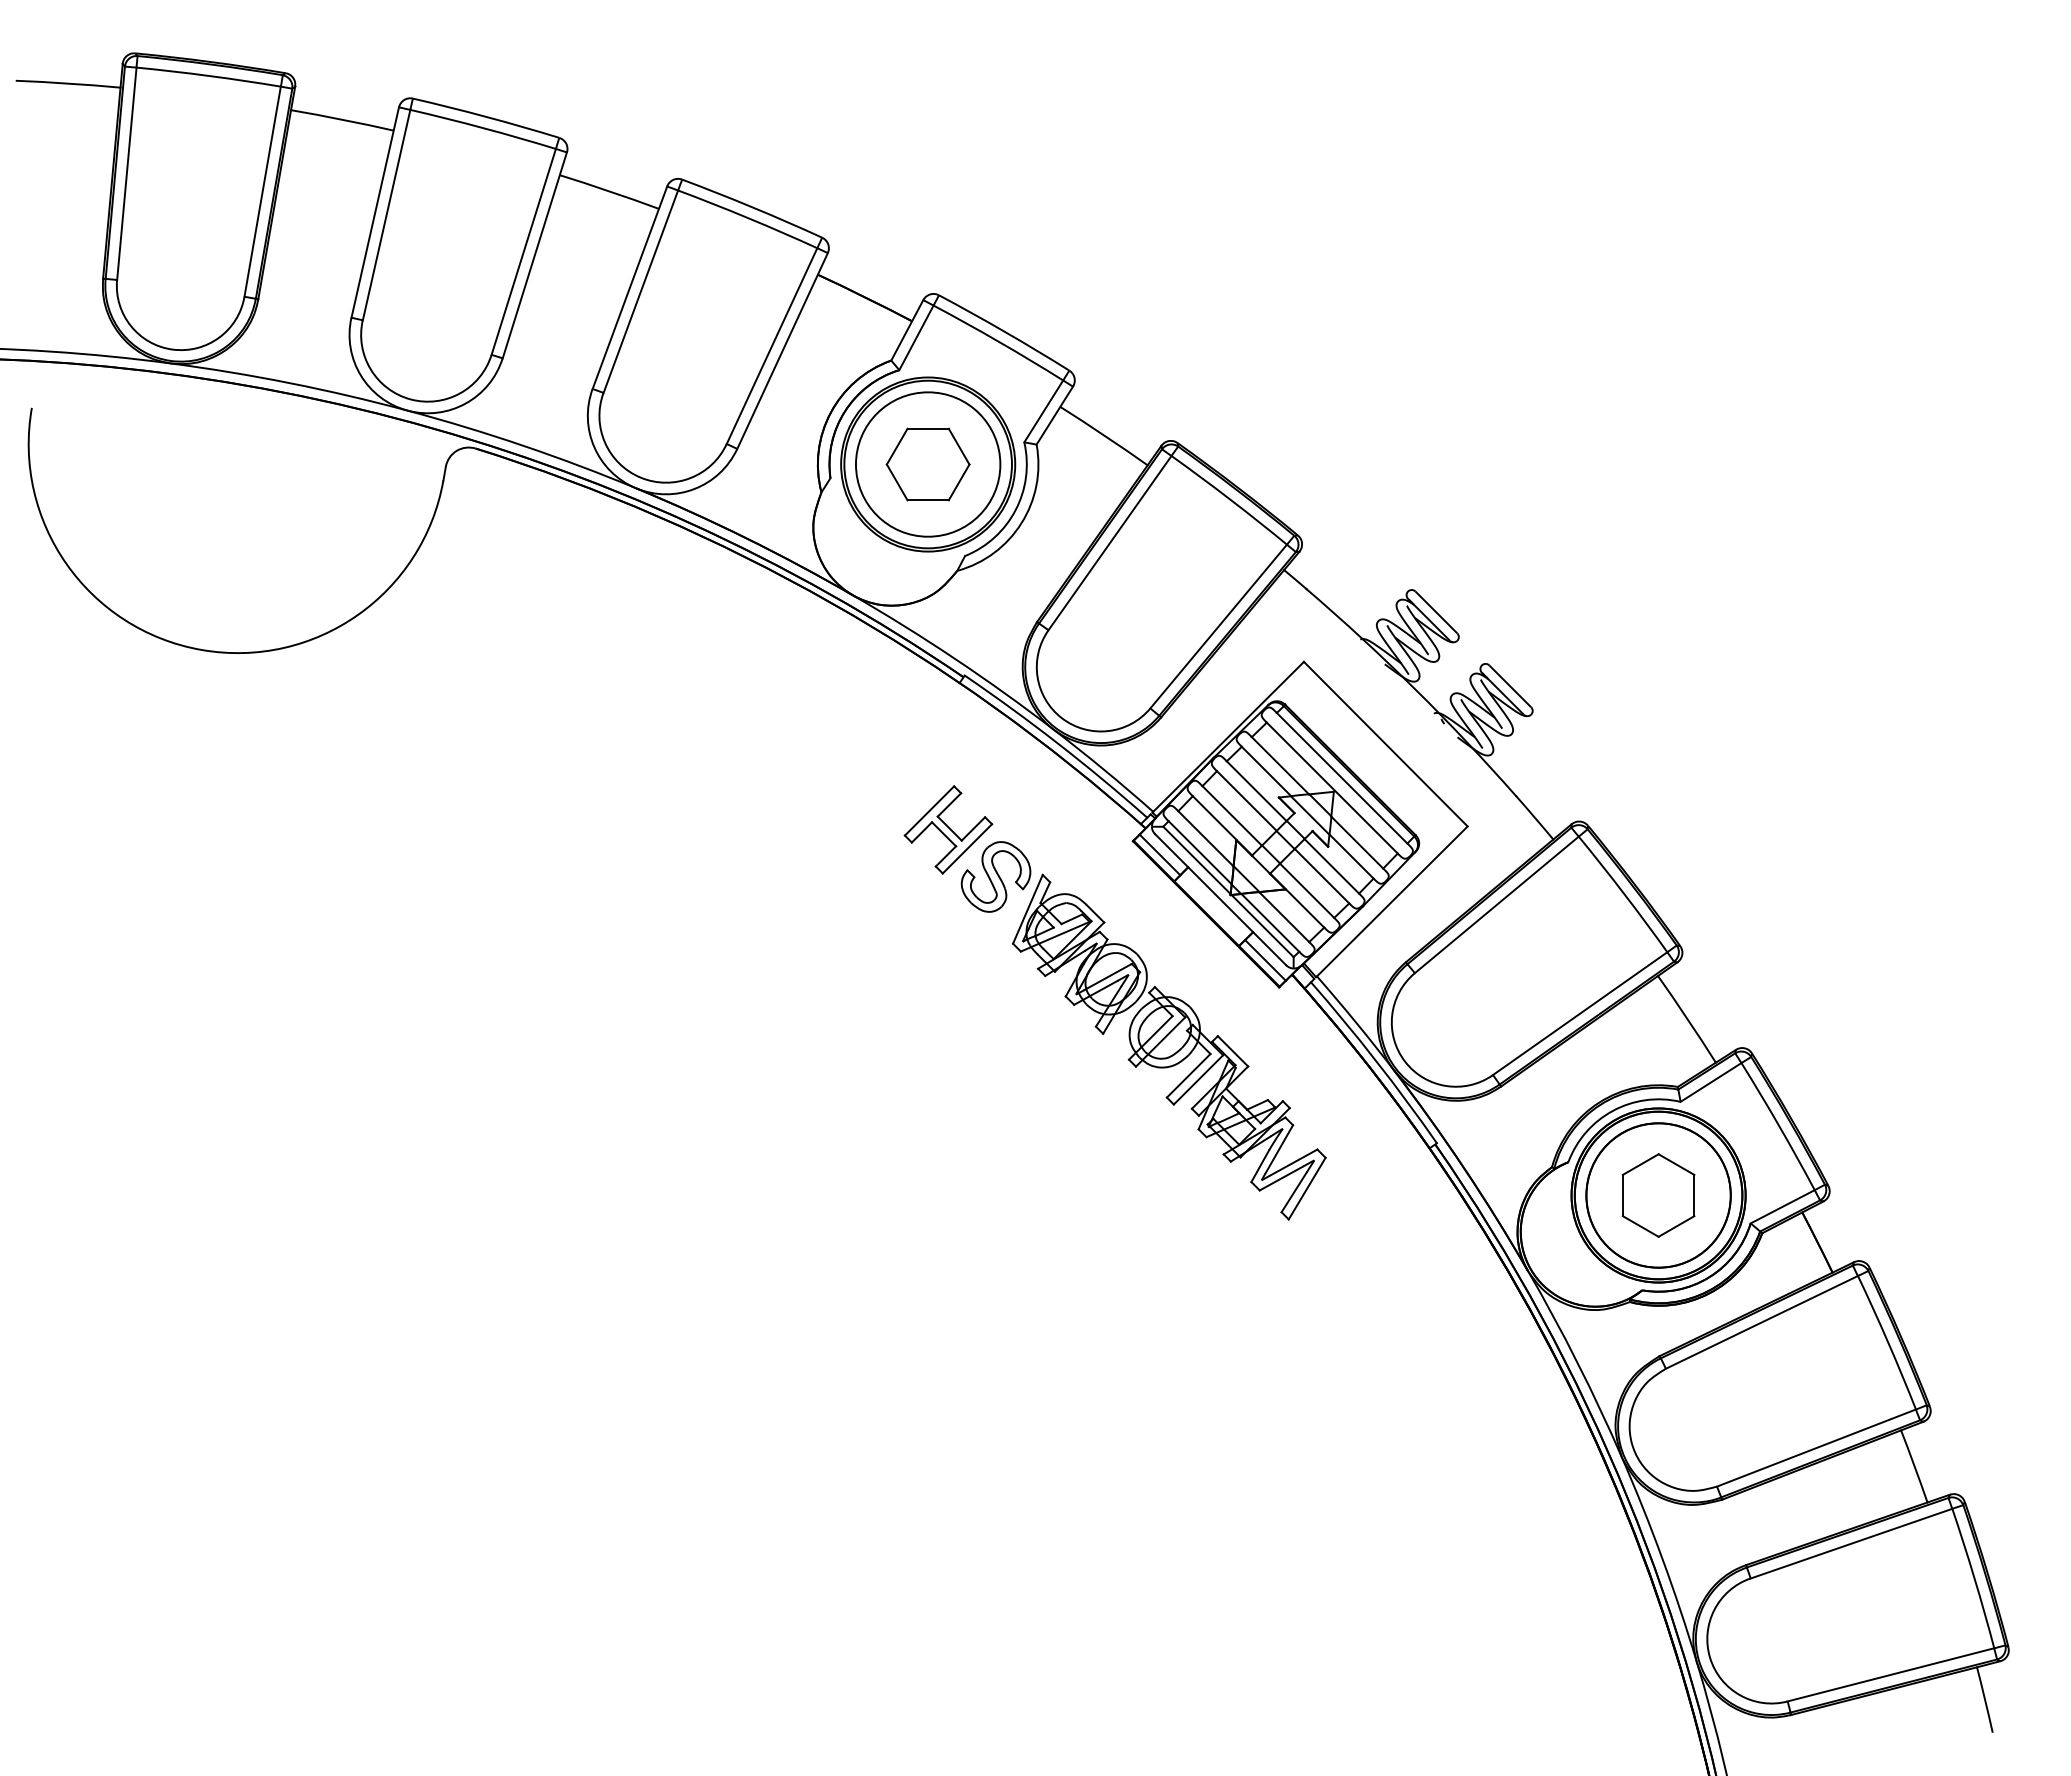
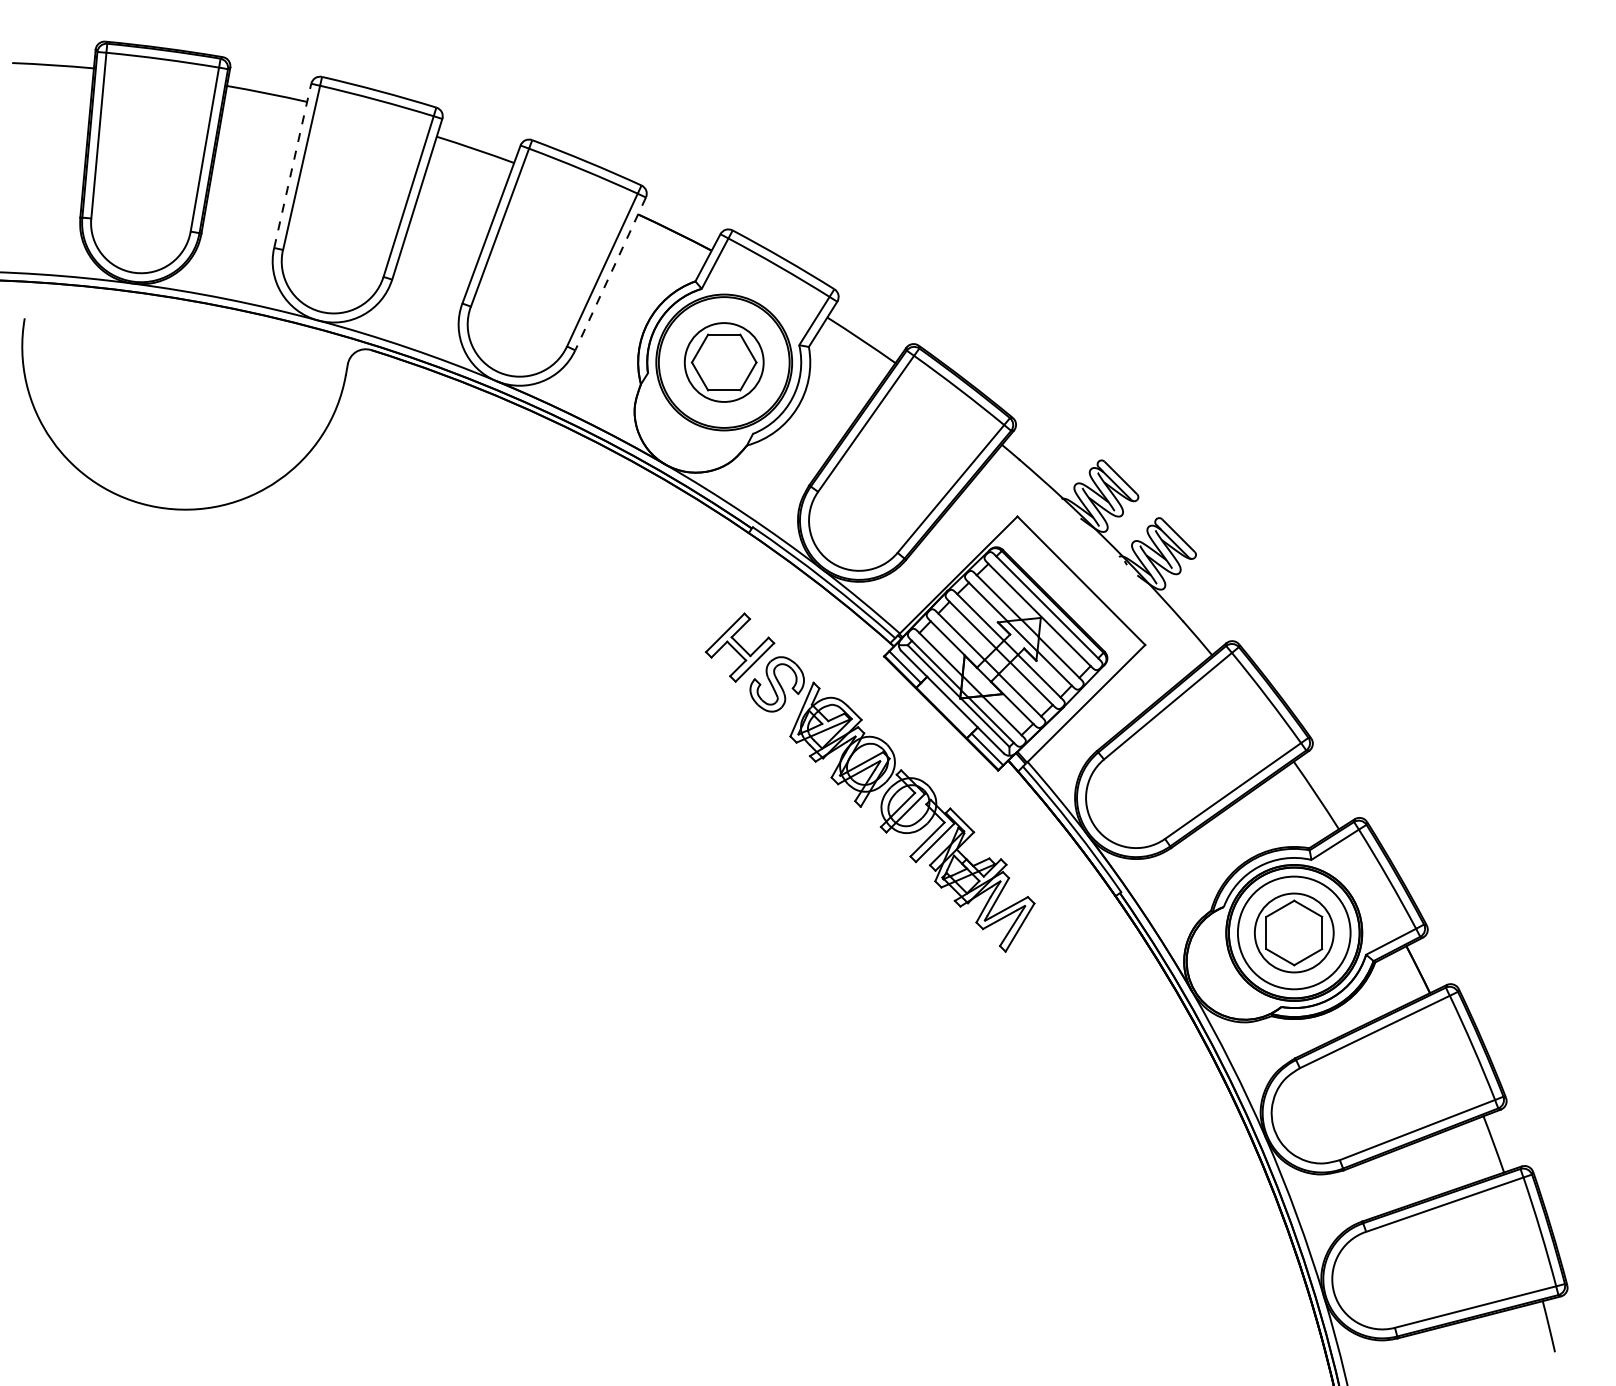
line: (375, 212) -> (292, 165), solid -> dashed
line: (782, 351) -> (610, 274), solid -> dashed
circle: (927, 464) -> (723, 362), size x0.7
circle: (1658, 1195) -> (1294, 932), size x0.7

